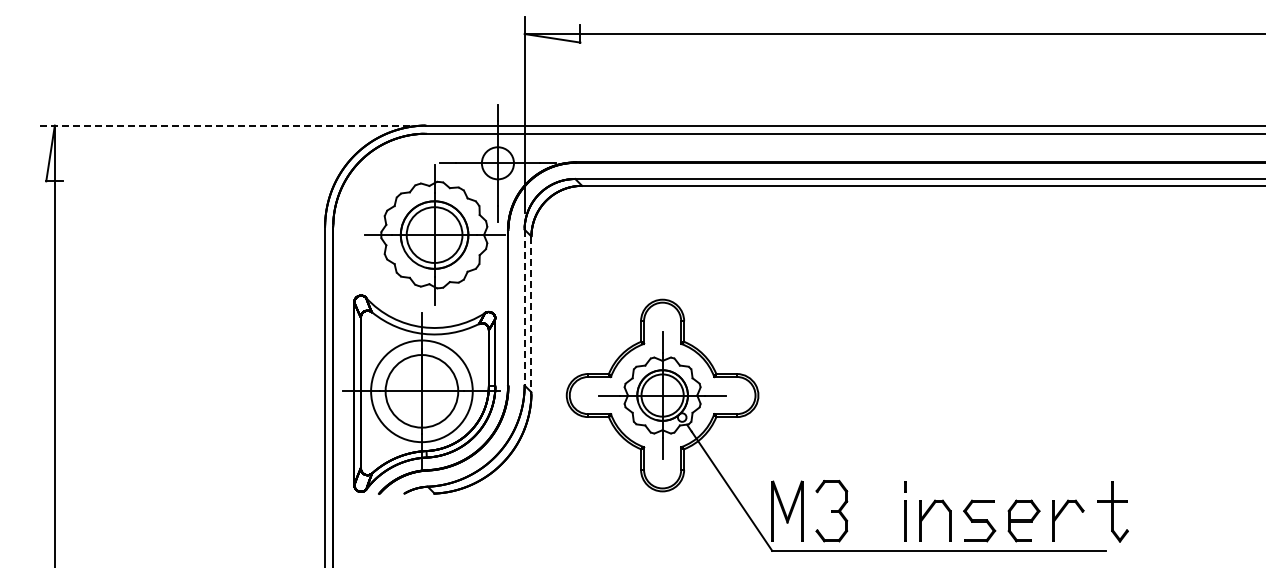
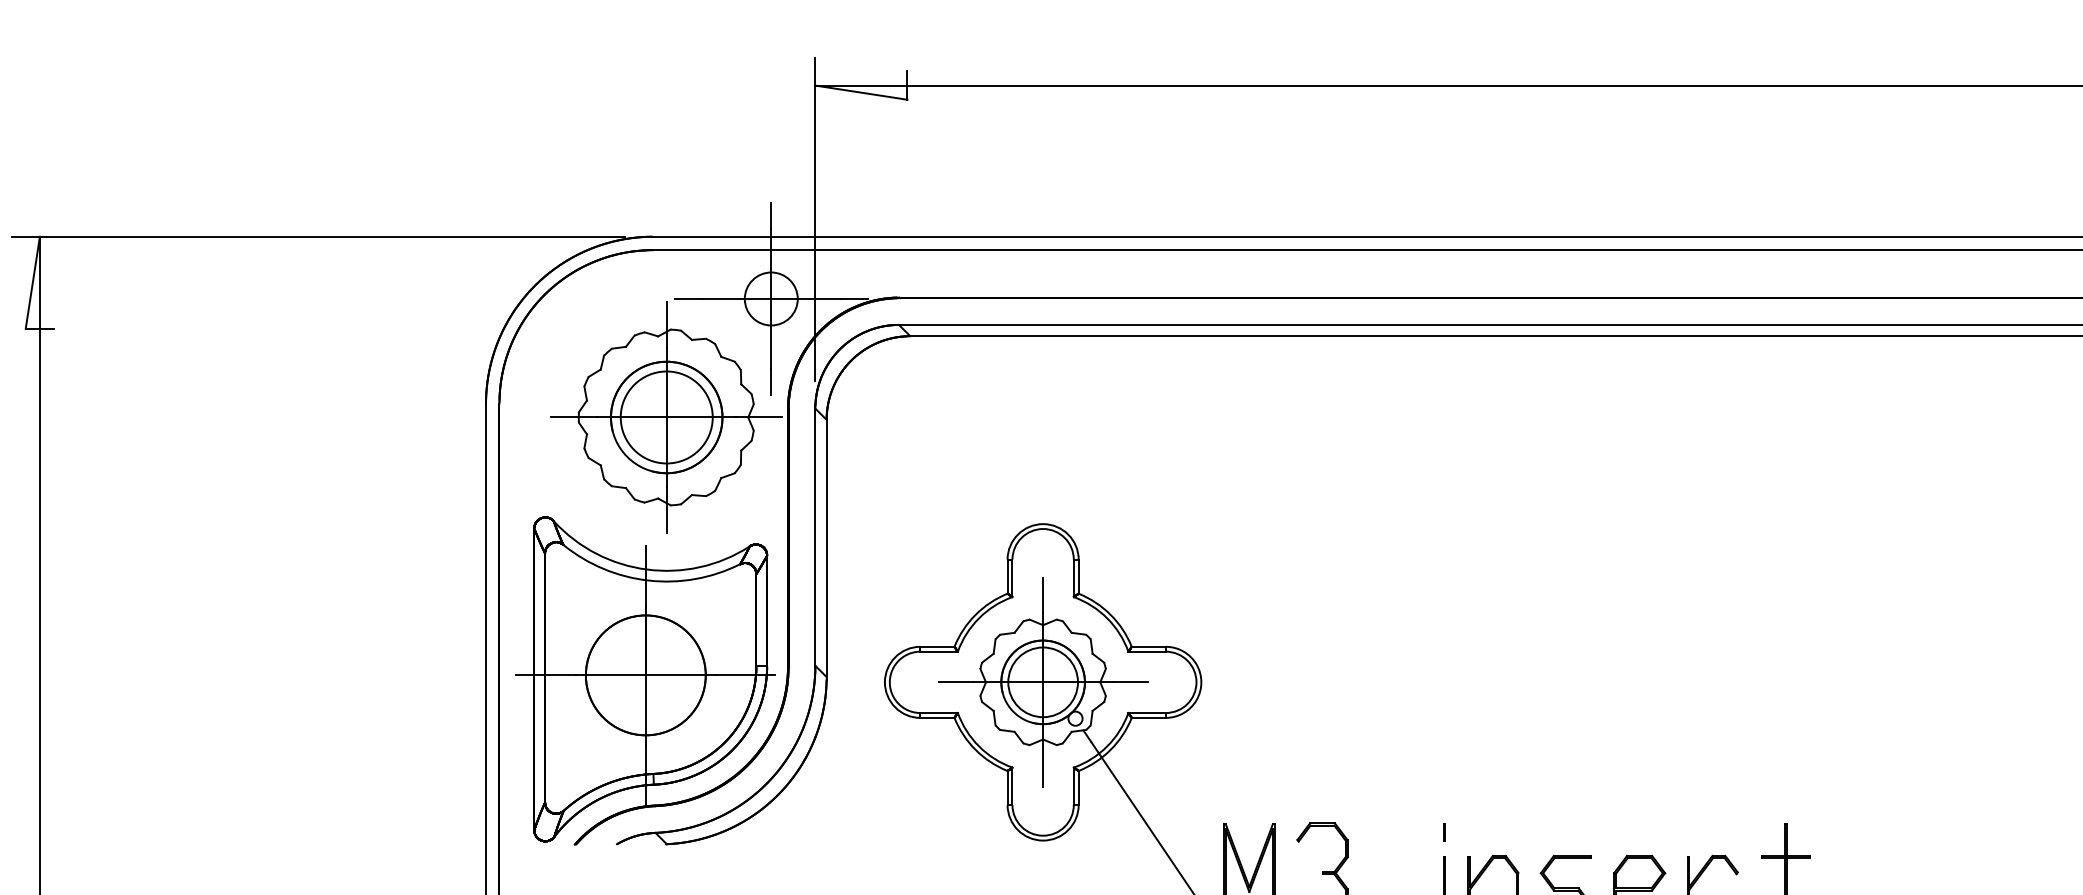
line: (223, 125) -> (318, 236), dashed -> solid
line: (524, 307) -> (815, 537), dashed -> solid
line: (531, 314) -> (826, 548), dashed -> solid
circle: (421, 391) -> (645, 675), size x0.71

